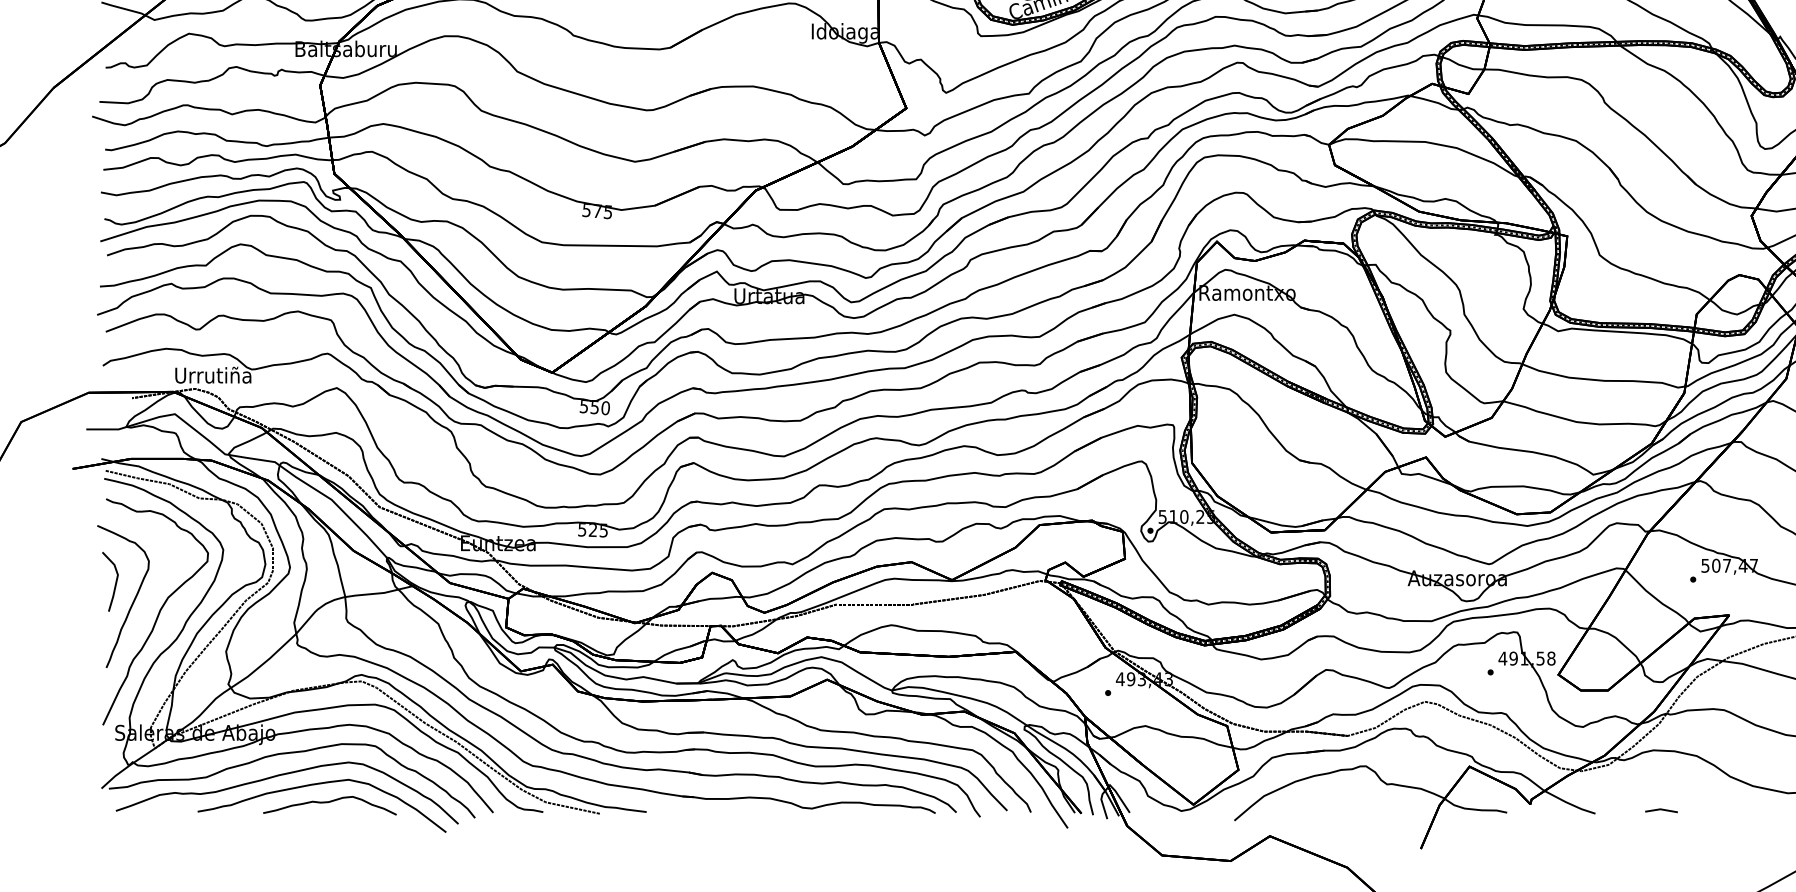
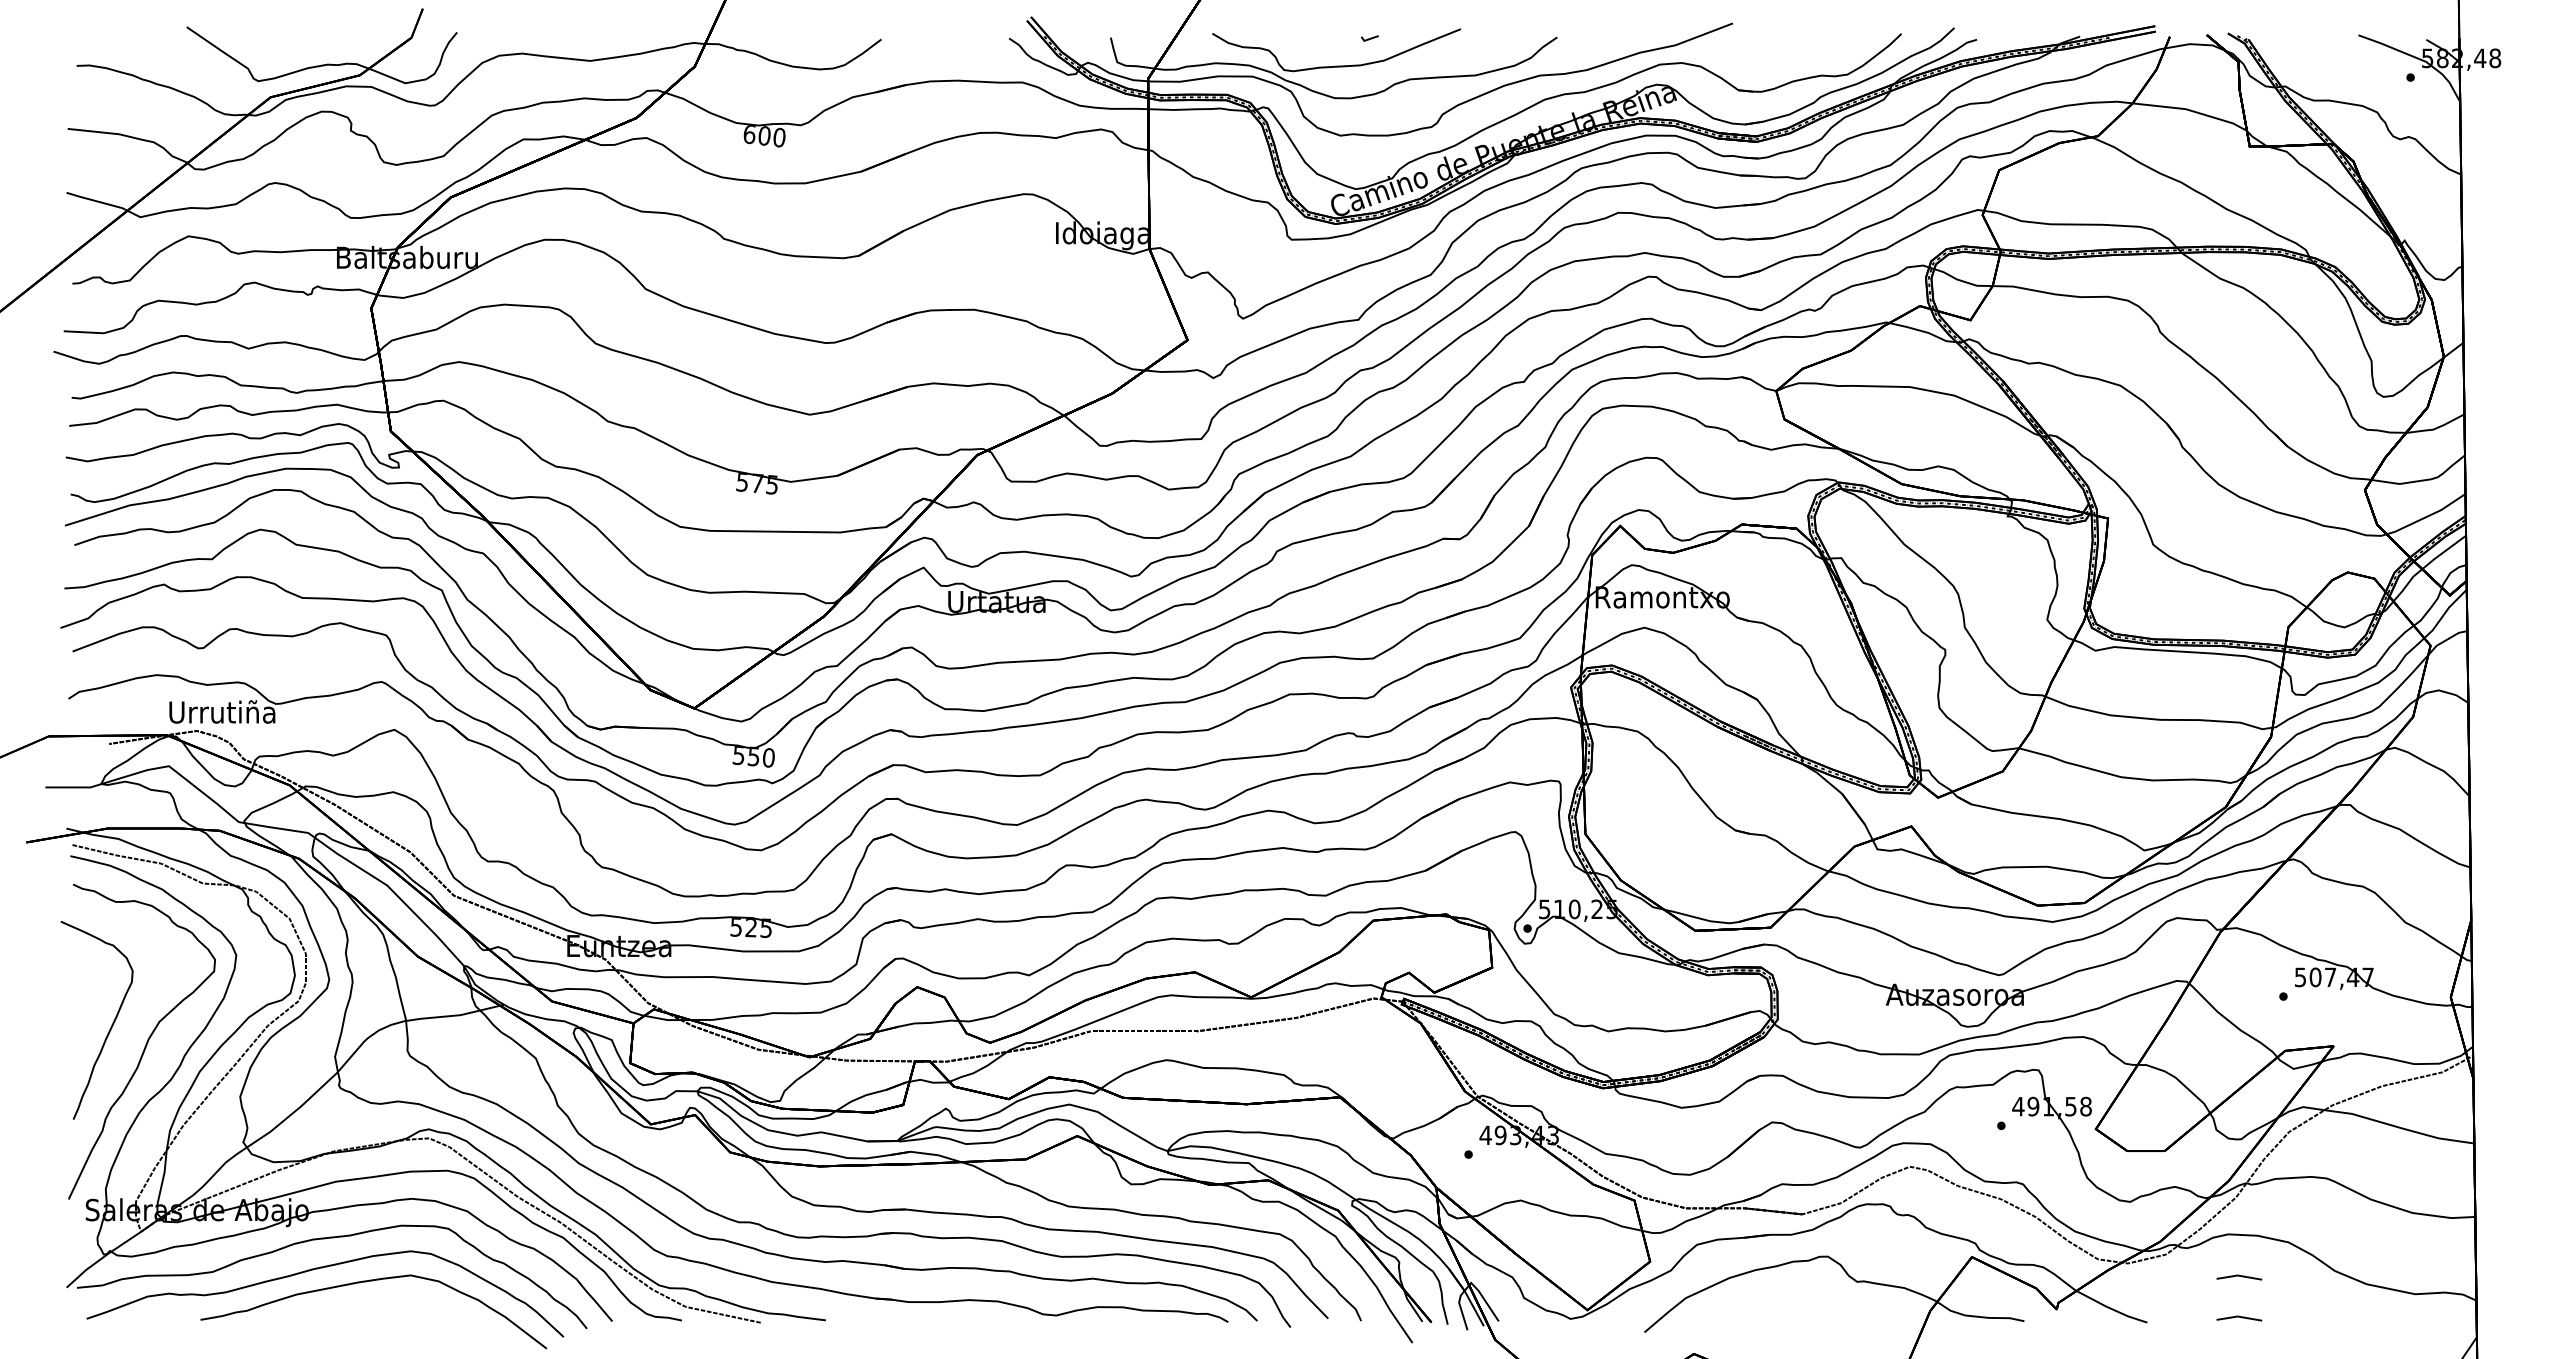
line: (115, 581) -> (86, 999), removed
line: (1661, 780) -> (2239, 1276), added
curve: (329, 802) -> (383, 1307), removed

